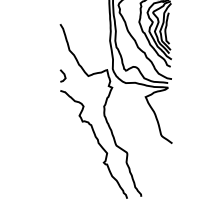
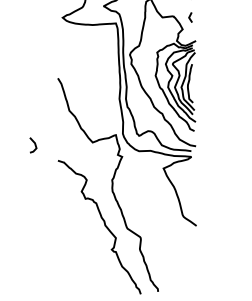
line: (63, 76) -> (34, 145), moved

